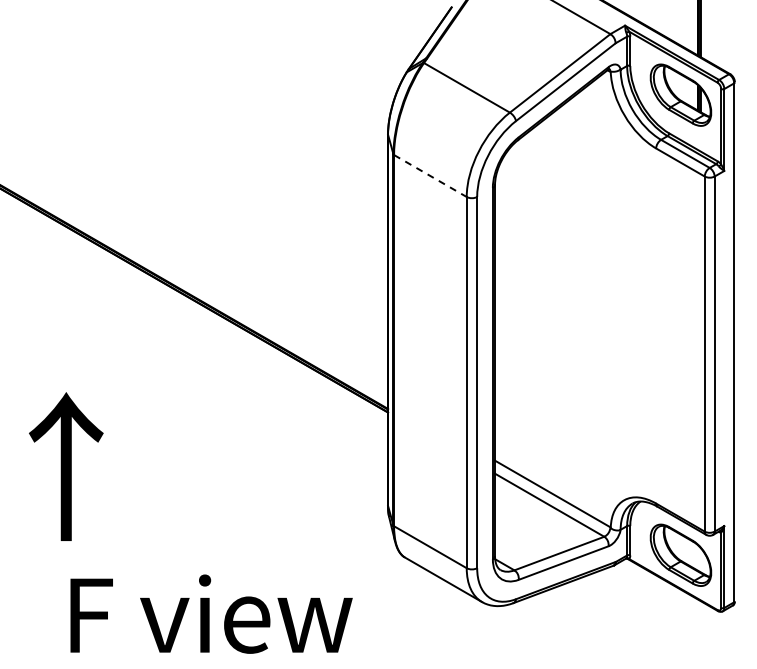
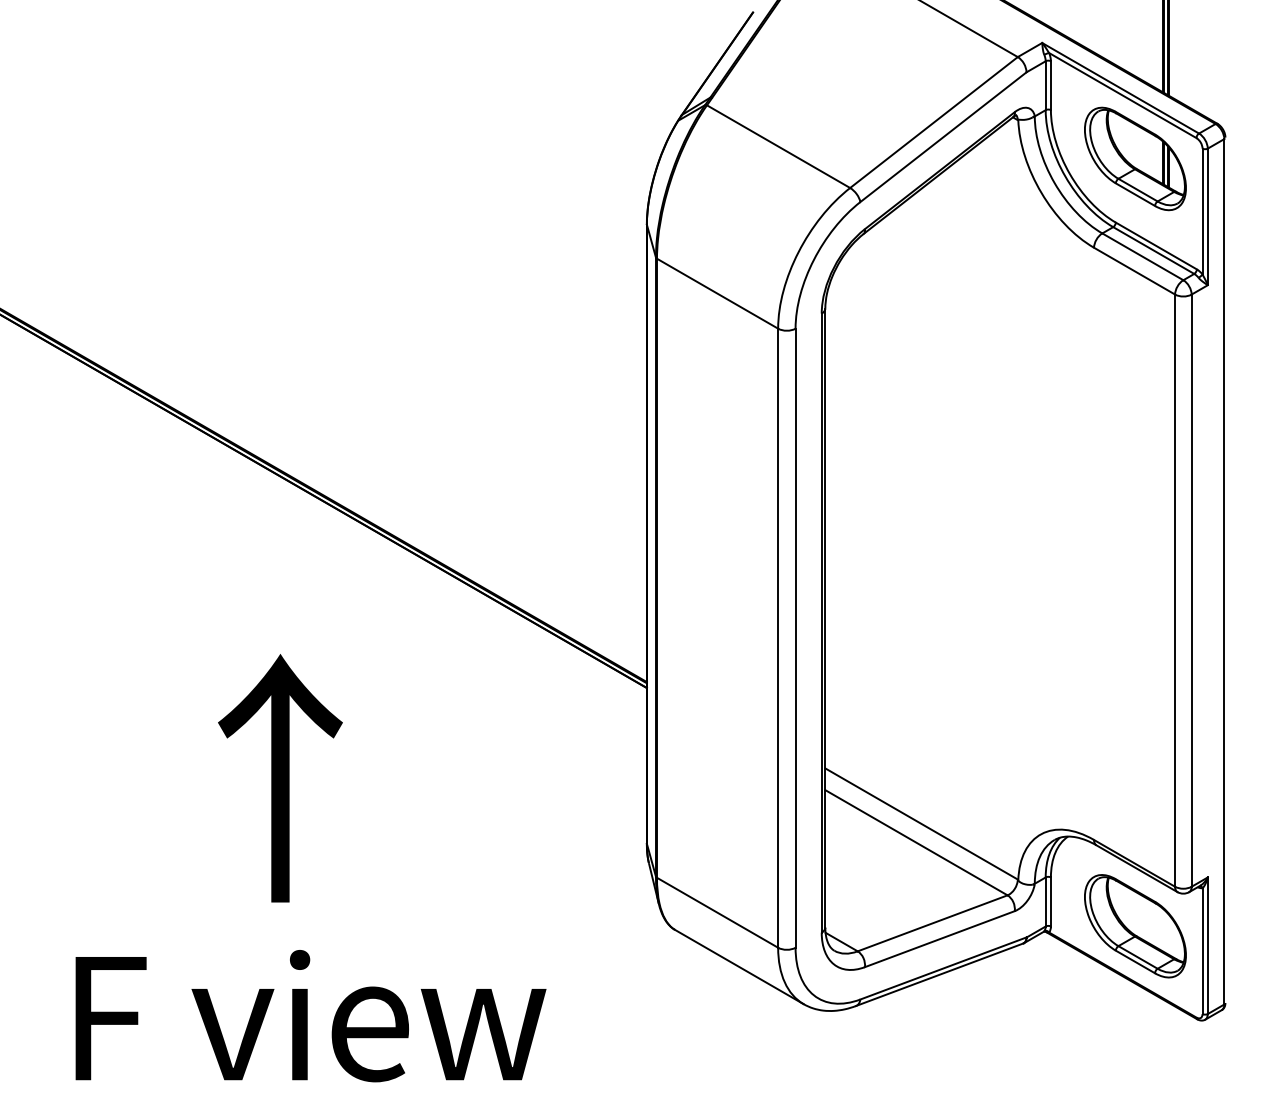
line: (430, 176) -> (717, 294), dashed -> solid
text: (66, 466) -> (280, 778), moved
text: (211, 613) -> (310, 1014), moved

